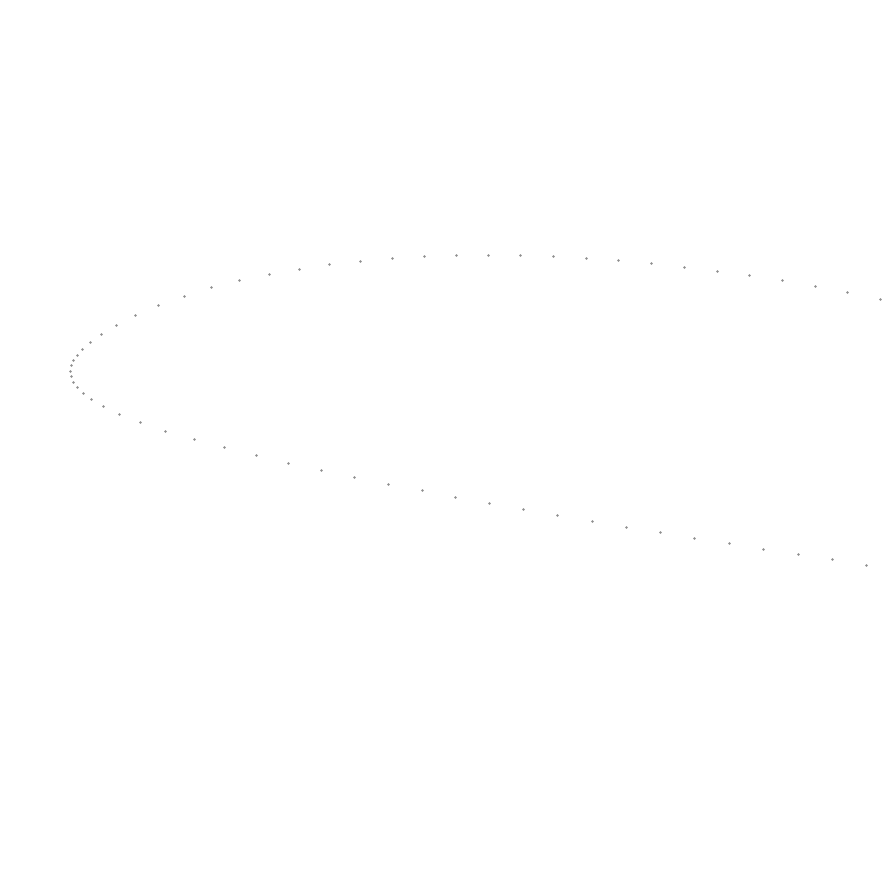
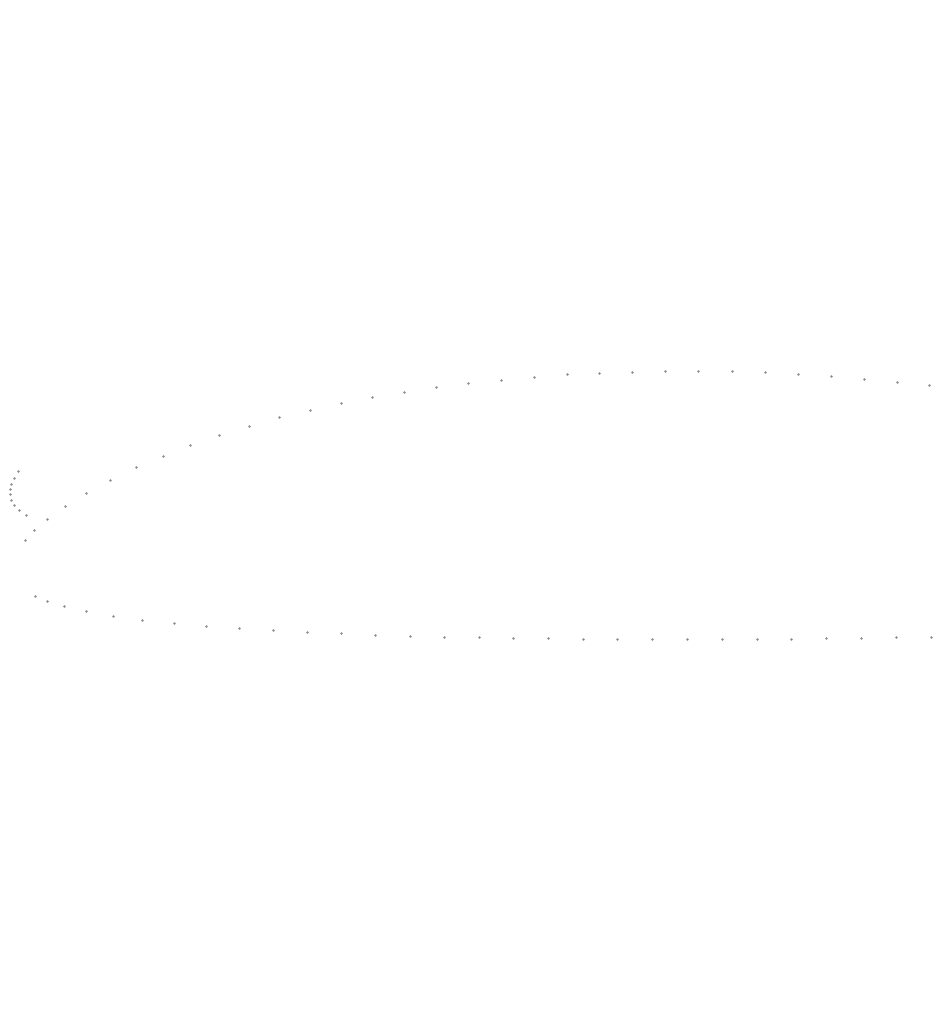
part: (72, 371) -> (11, 494), moved

